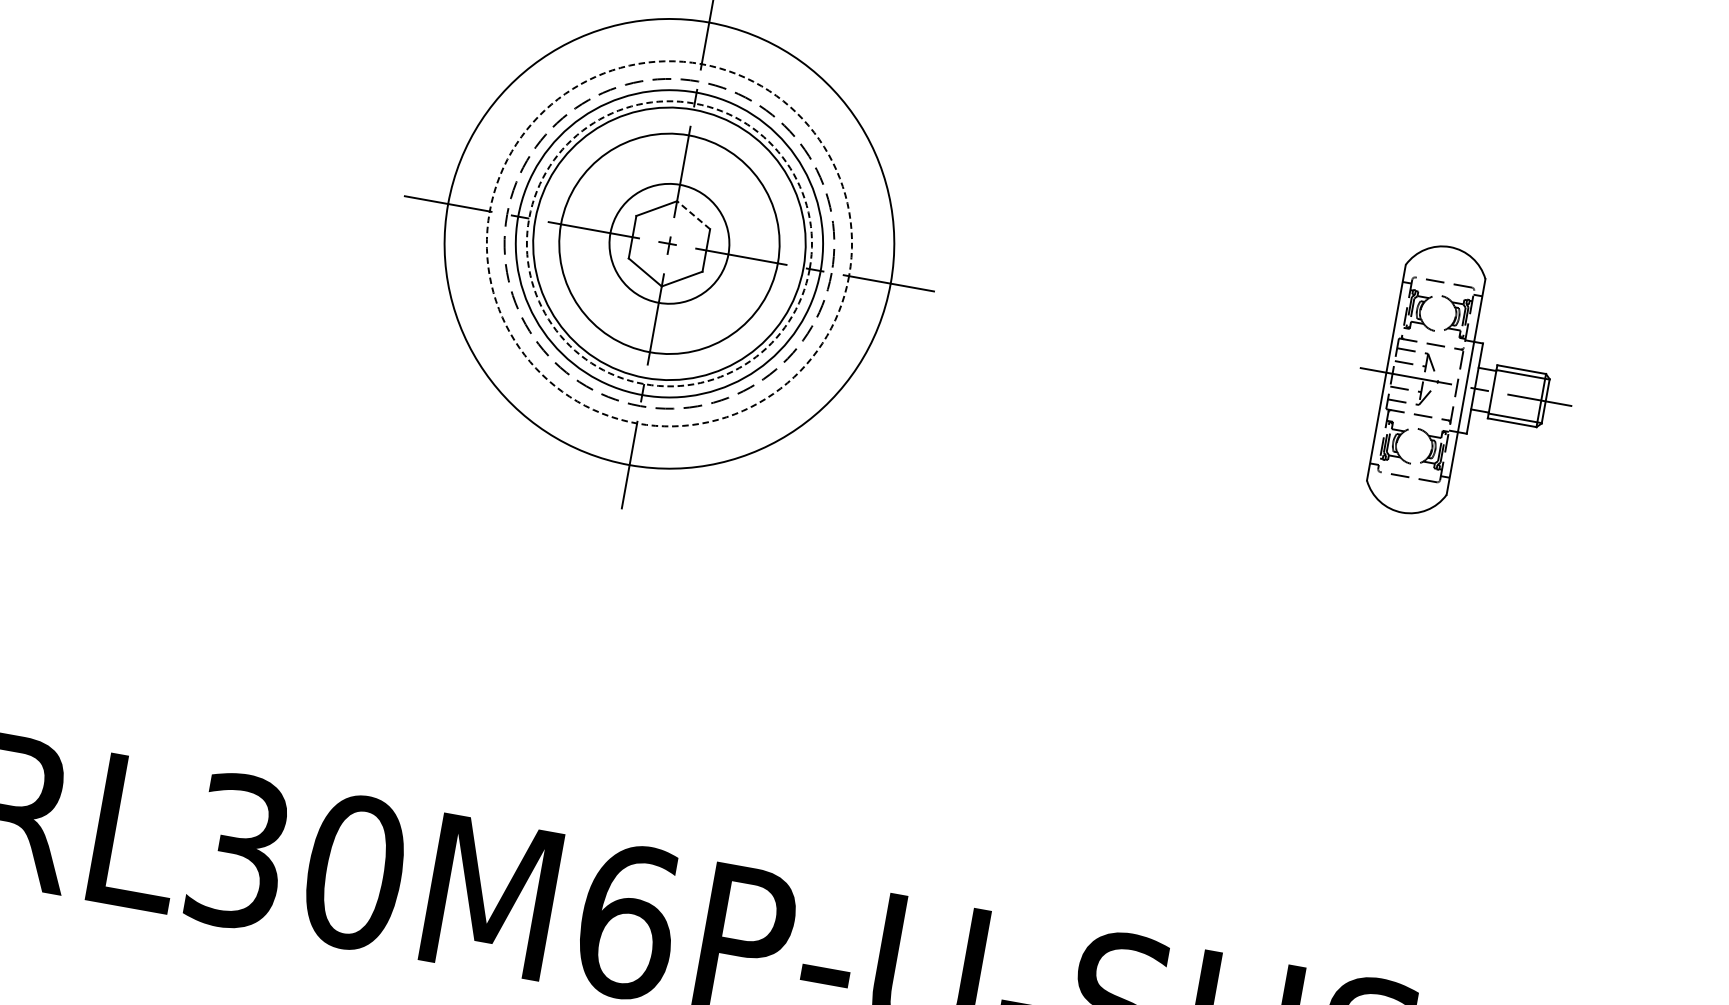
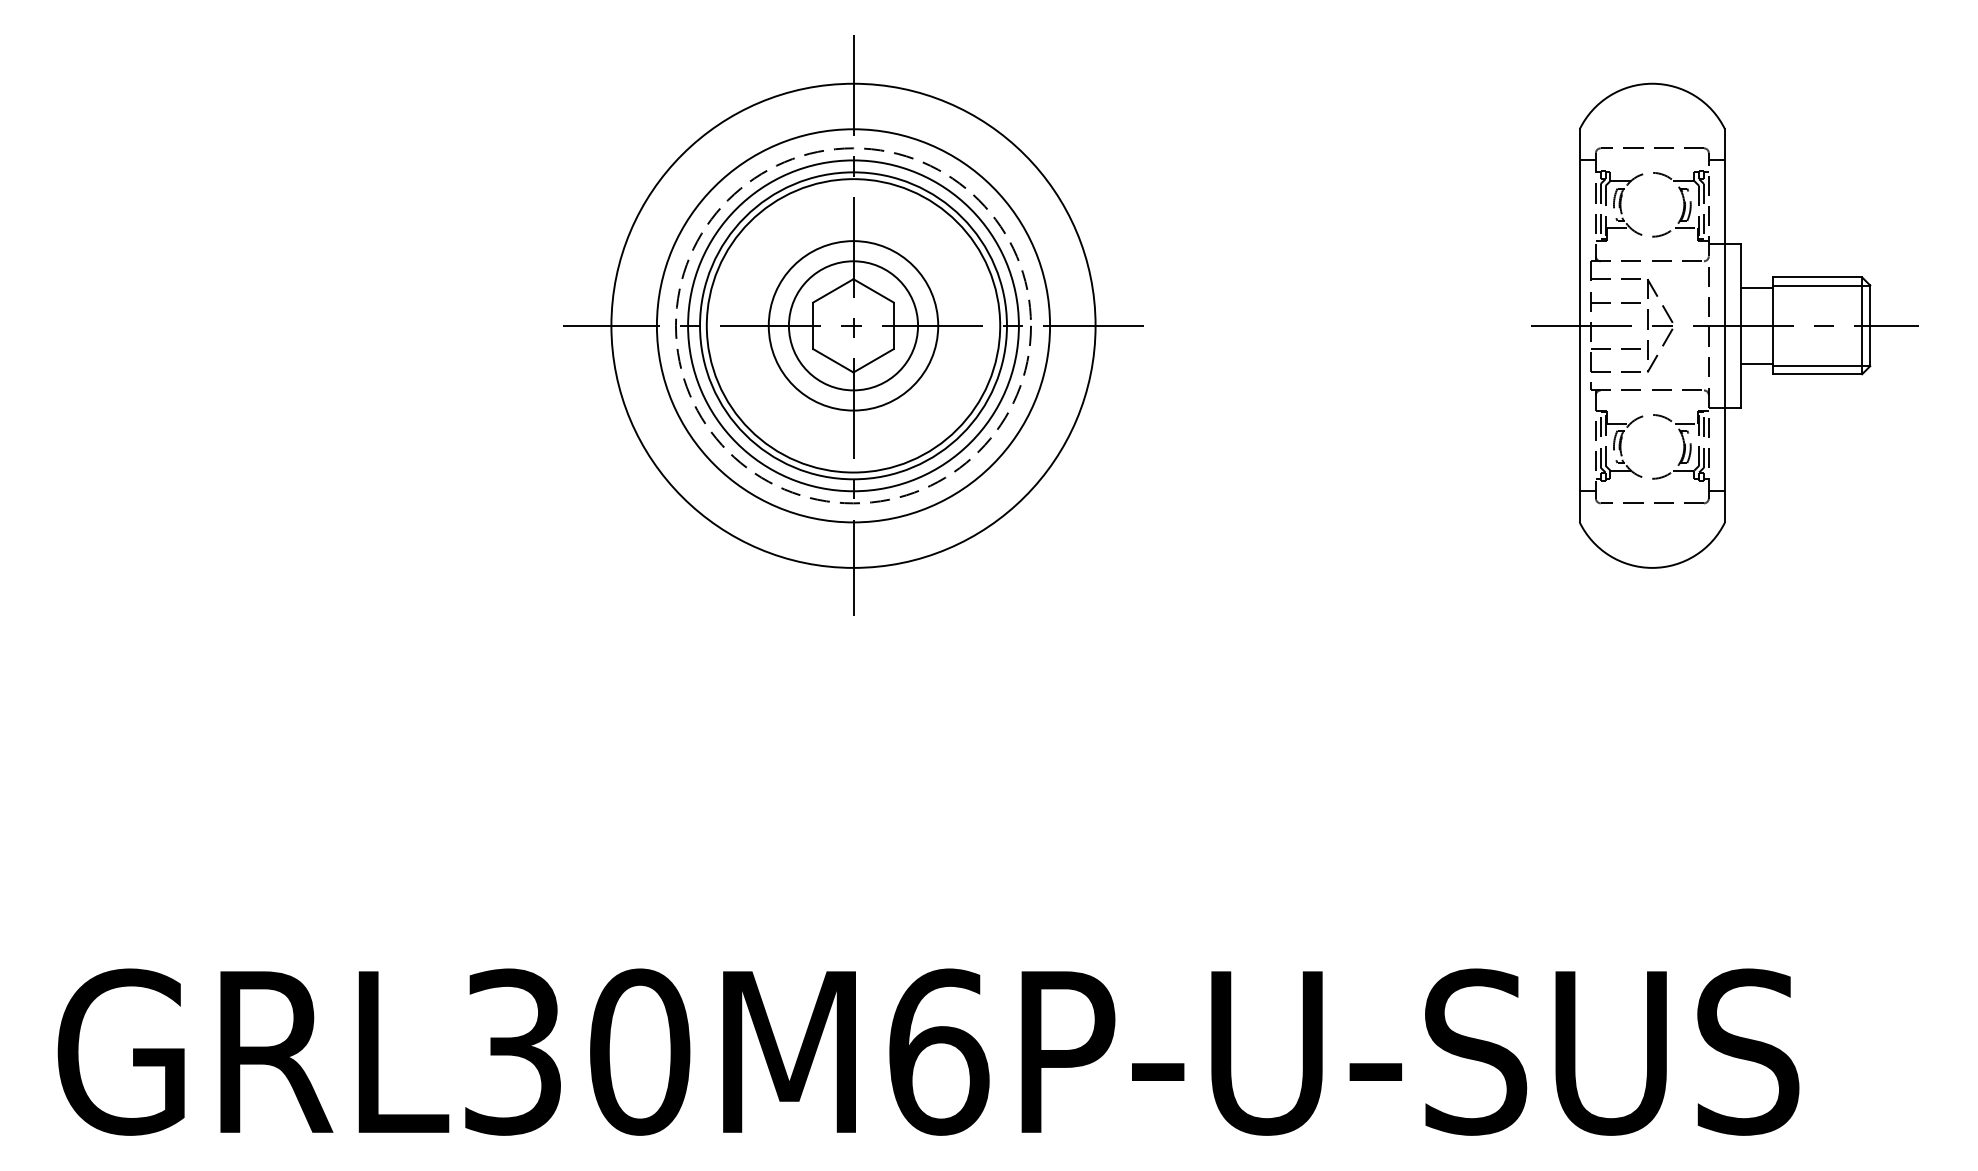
line: (693, 214) -> (873, 290), dashed -> solid
circle: (669, 243) -> (853, 325), dashed -> solid
circle: (669, 243) -> (853, 325), dashed -> solid
circle: (669, 243) -> (853, 325), size x0.71
part: (1465, 386) -> (1724, 325), size x1.67

